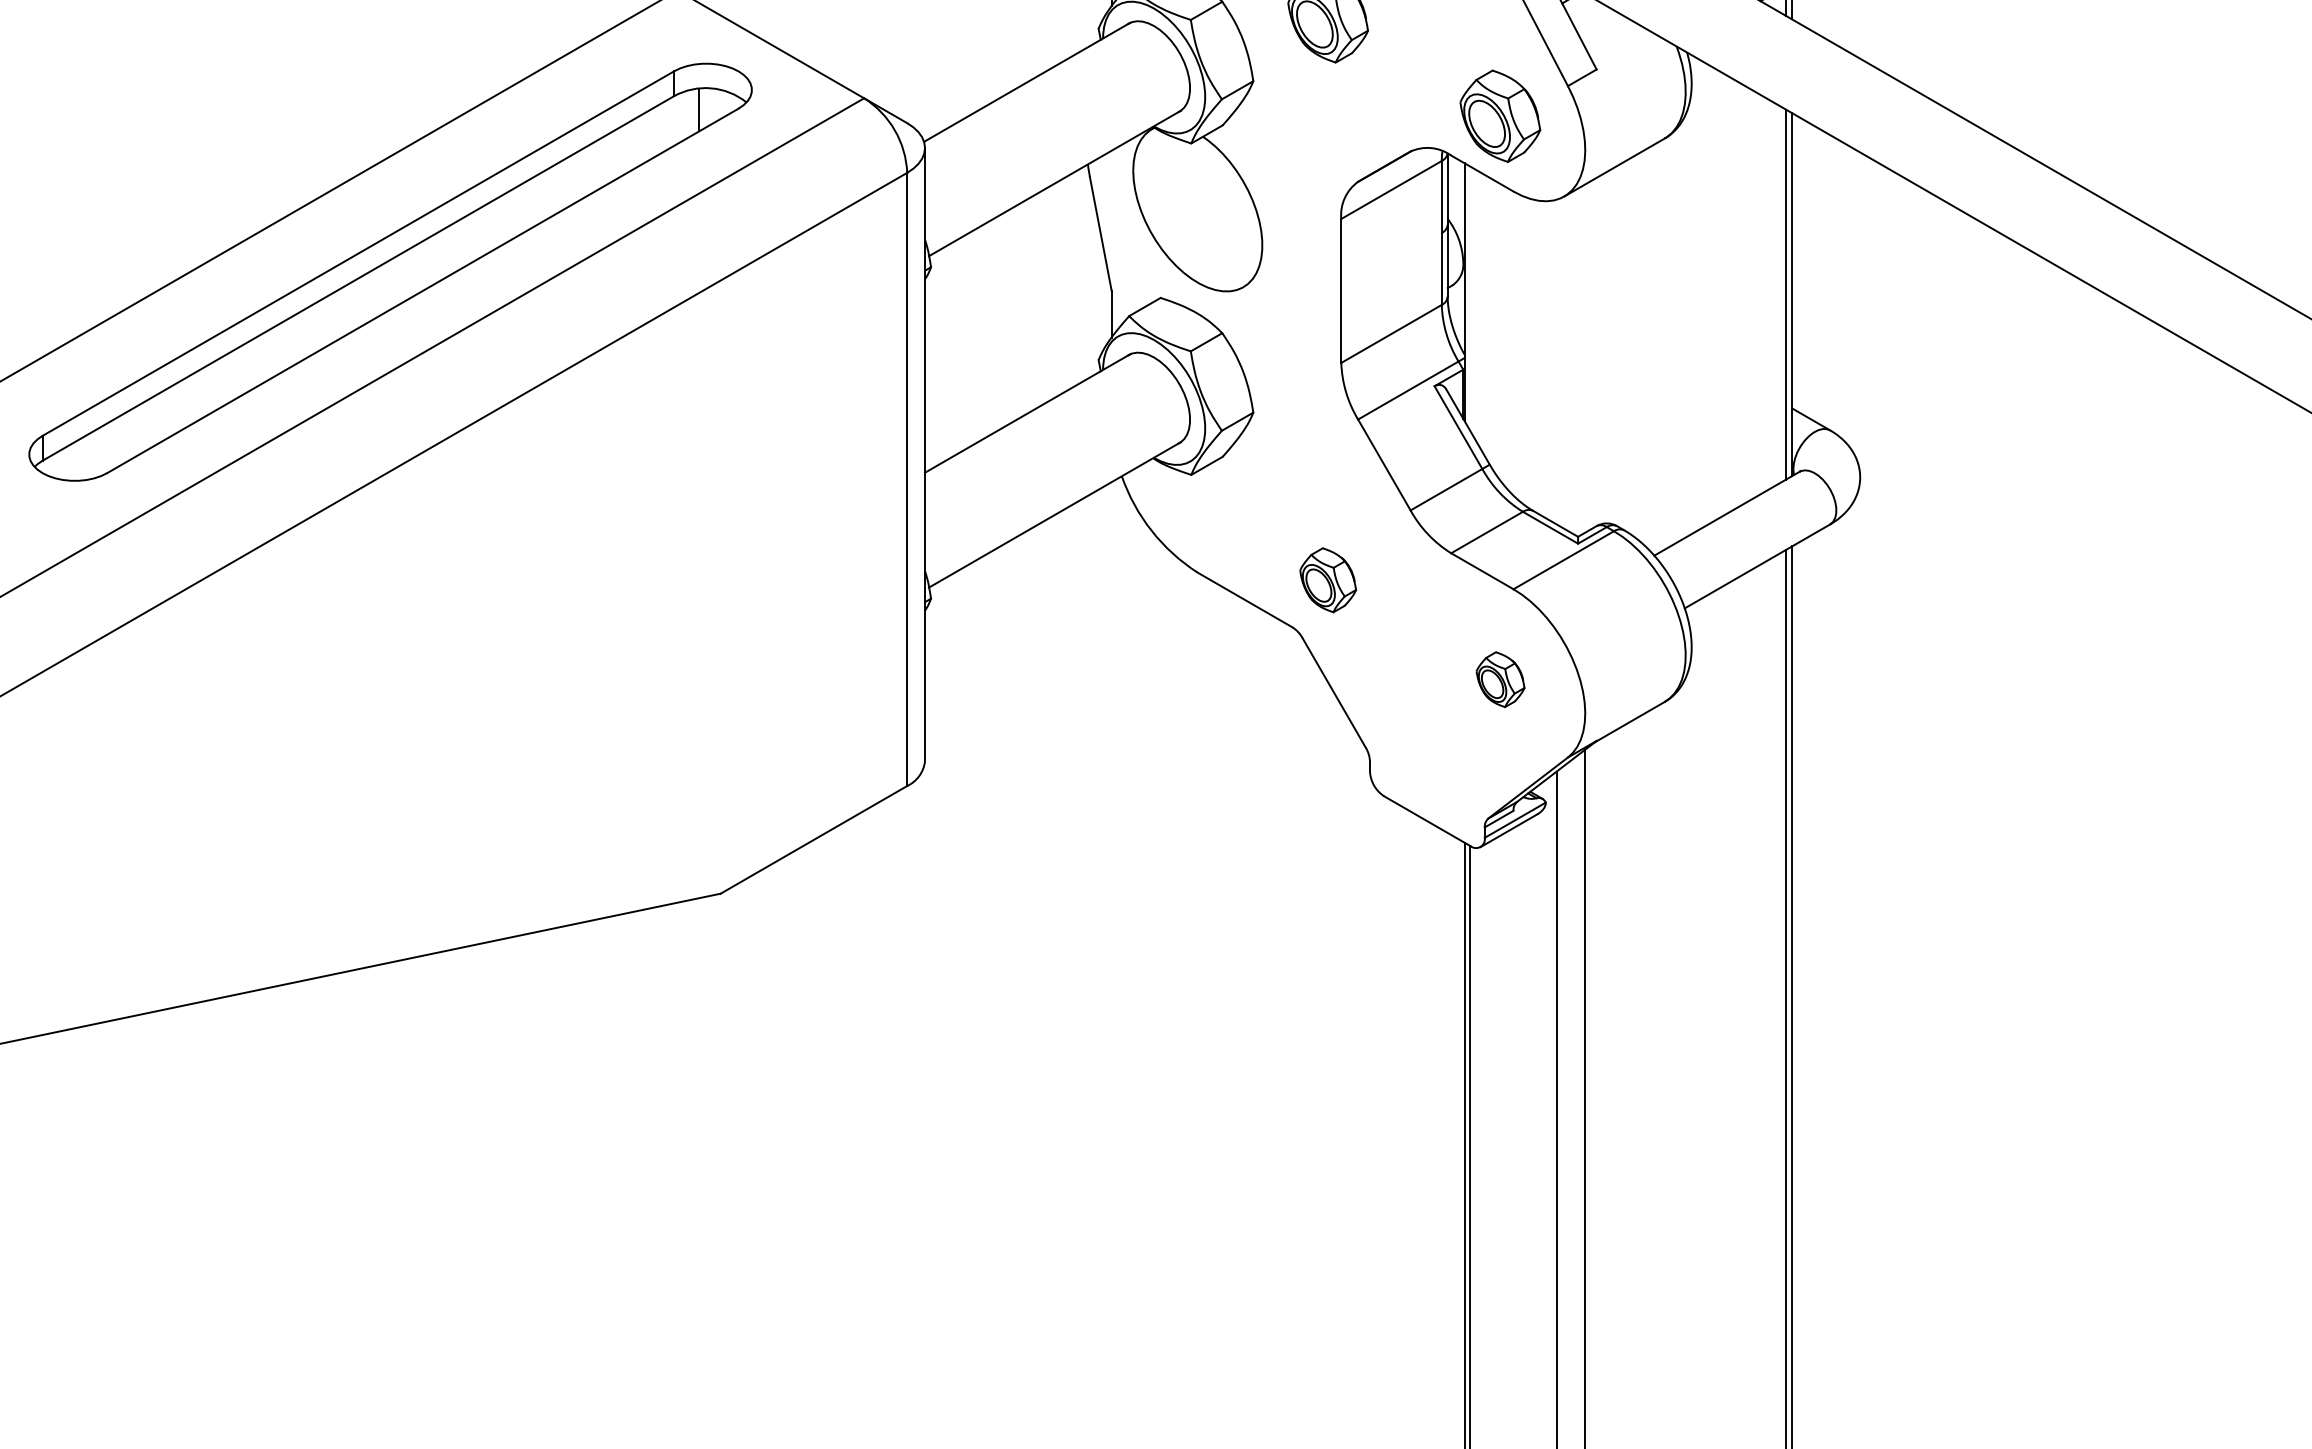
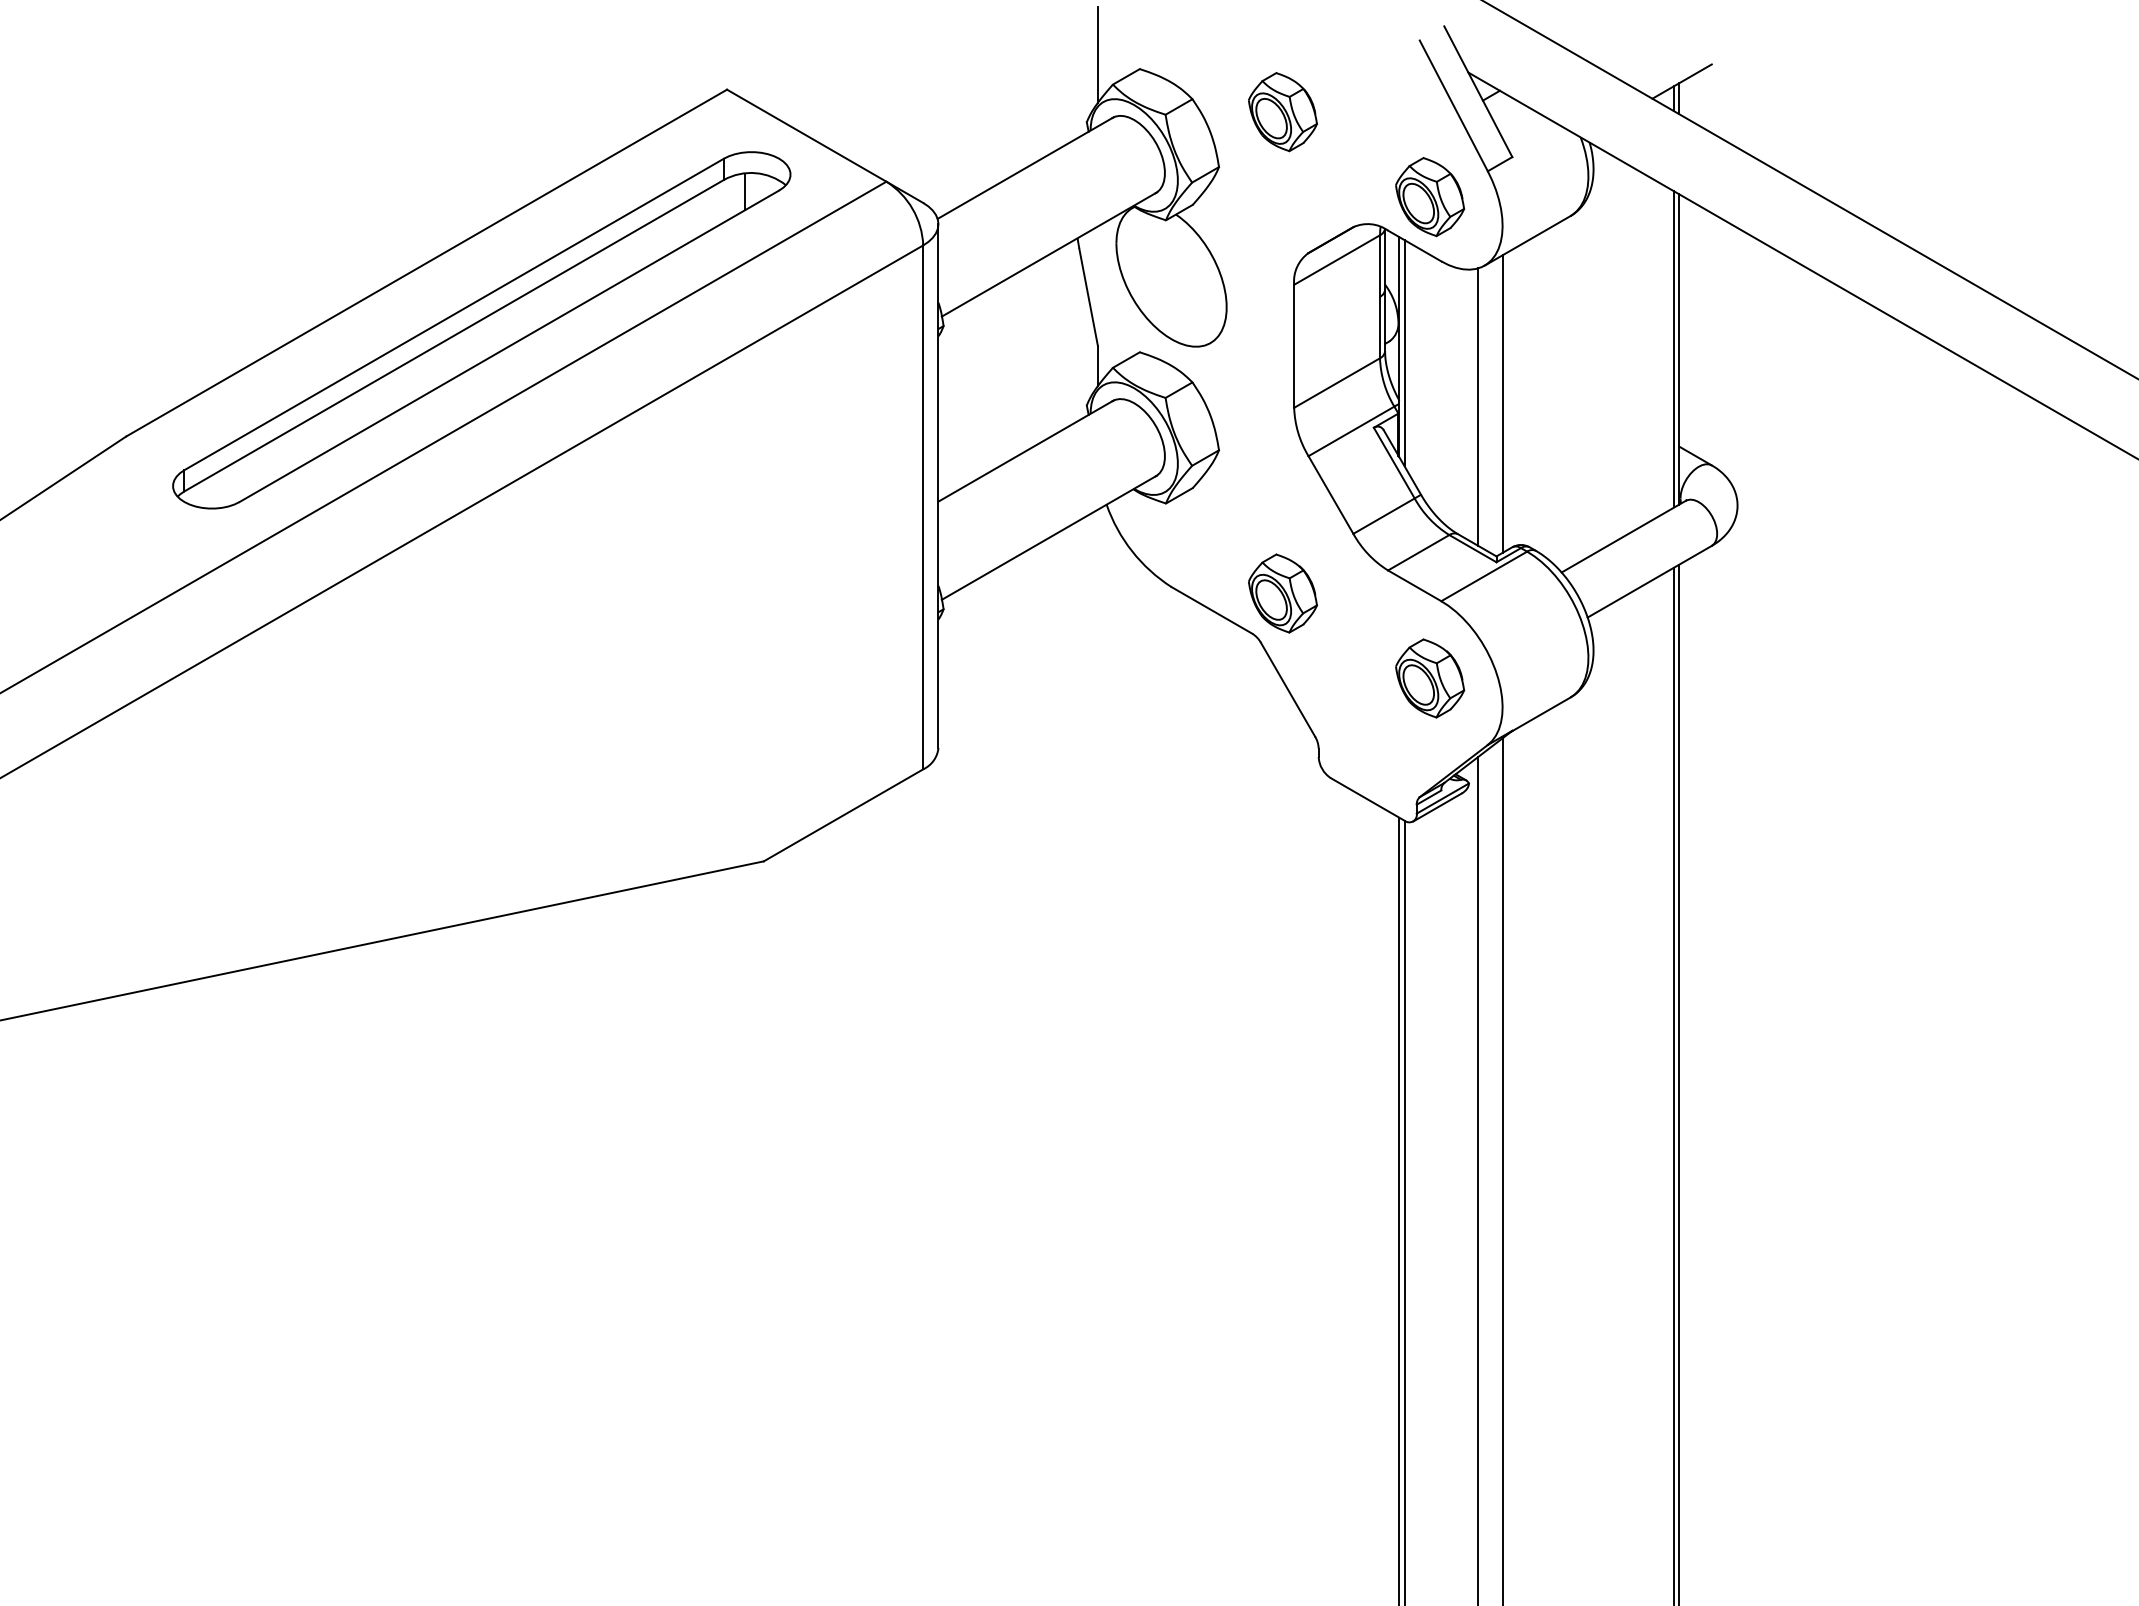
line: (1470, 299) -> (1404, 353), added
line: (1585, 357) -> (1502, 403), added
line: (1557, 361) -> (1478, 406), added
part: (1327, 580) -> (1282, 593), size x1.43
part: (1500, 679) -> (1430, 678), size x1.67

